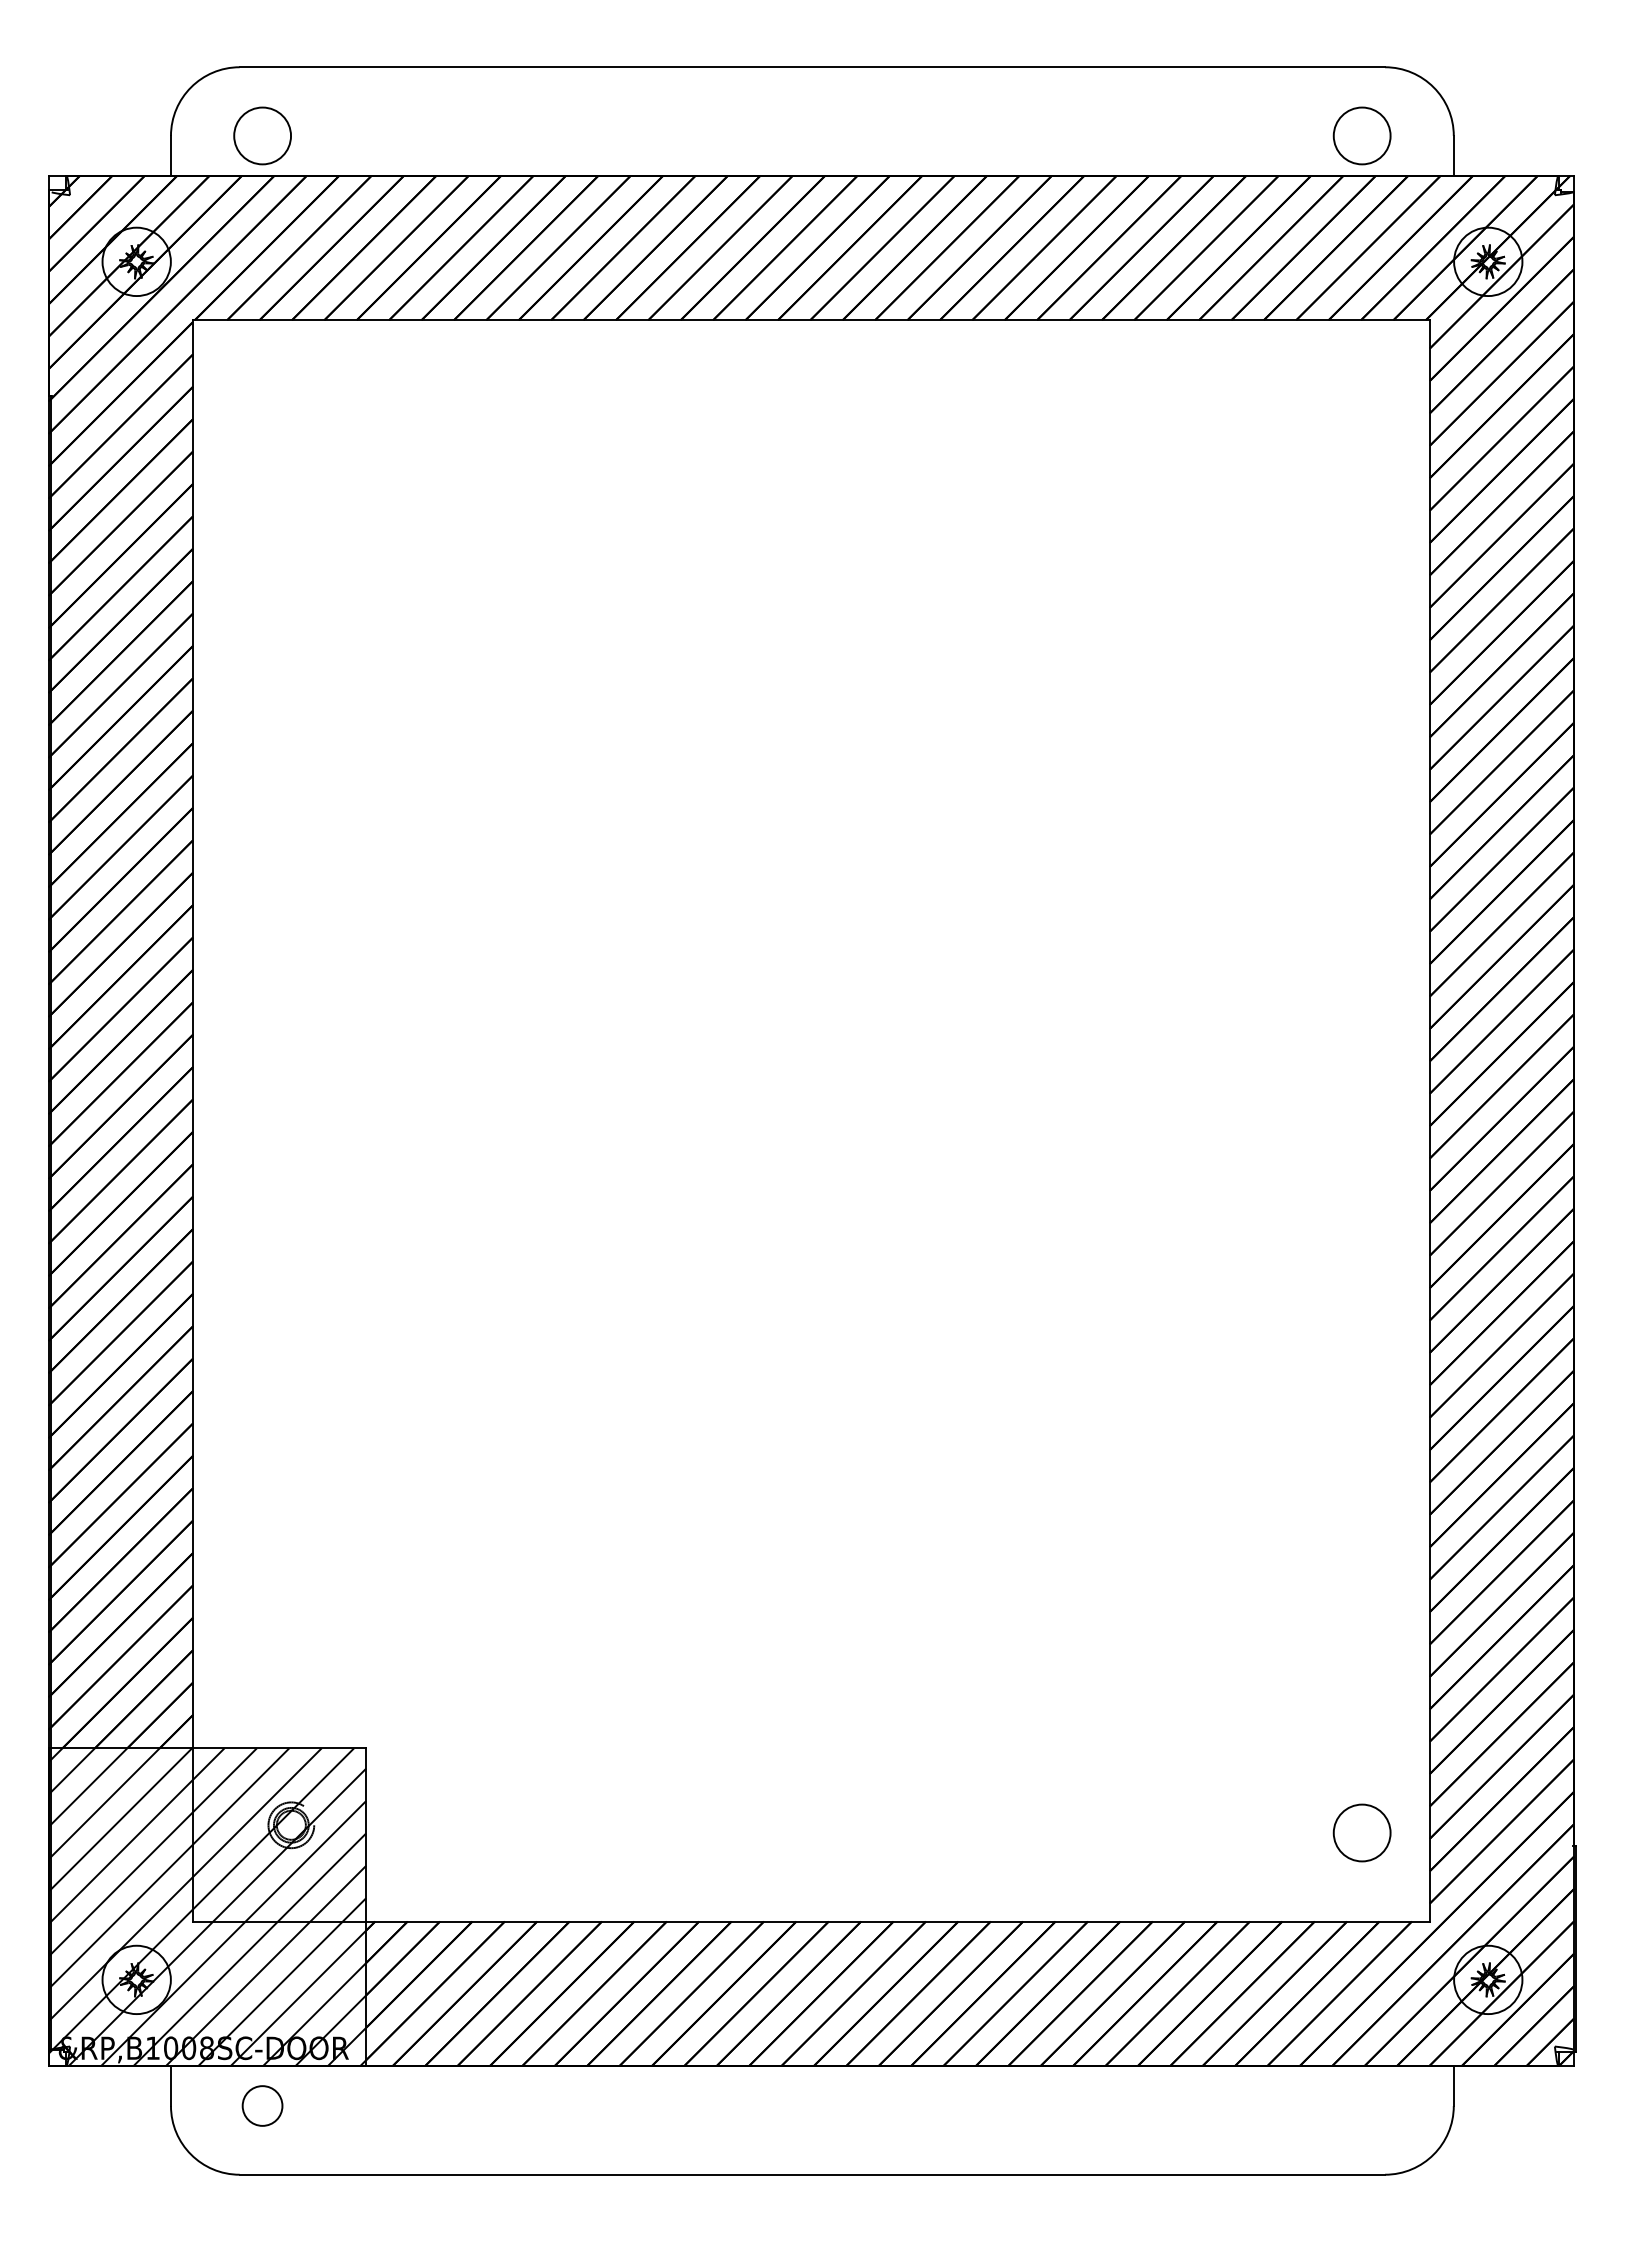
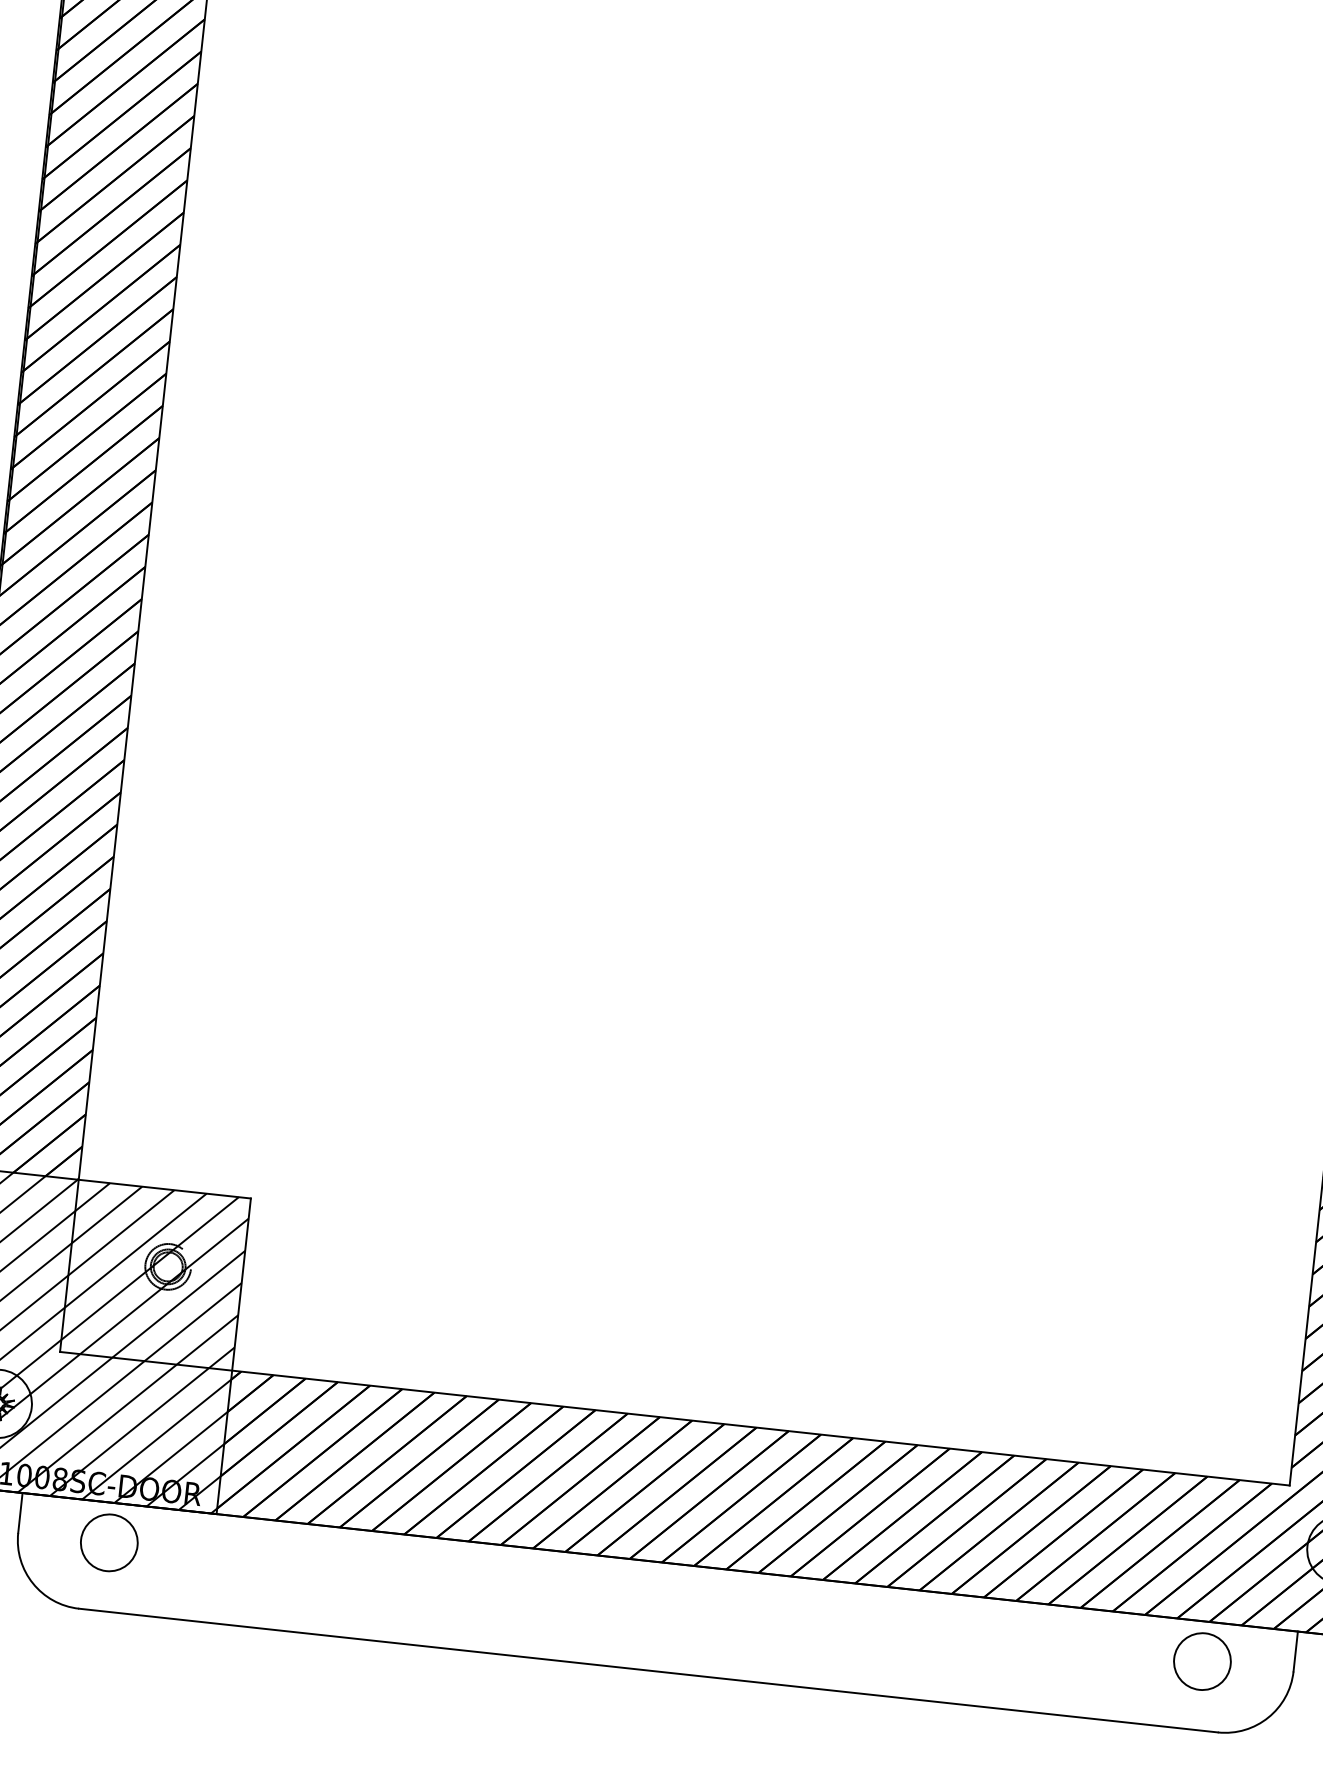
circle: (1361, 1832) -> (1201, 1661), moved
circle: (262, 2105) -> (109, 1542), size x1.43

